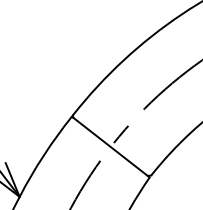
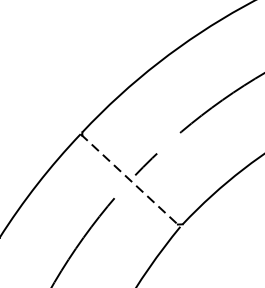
line: (111, 147) -> (131, 181), solid -> dashed

